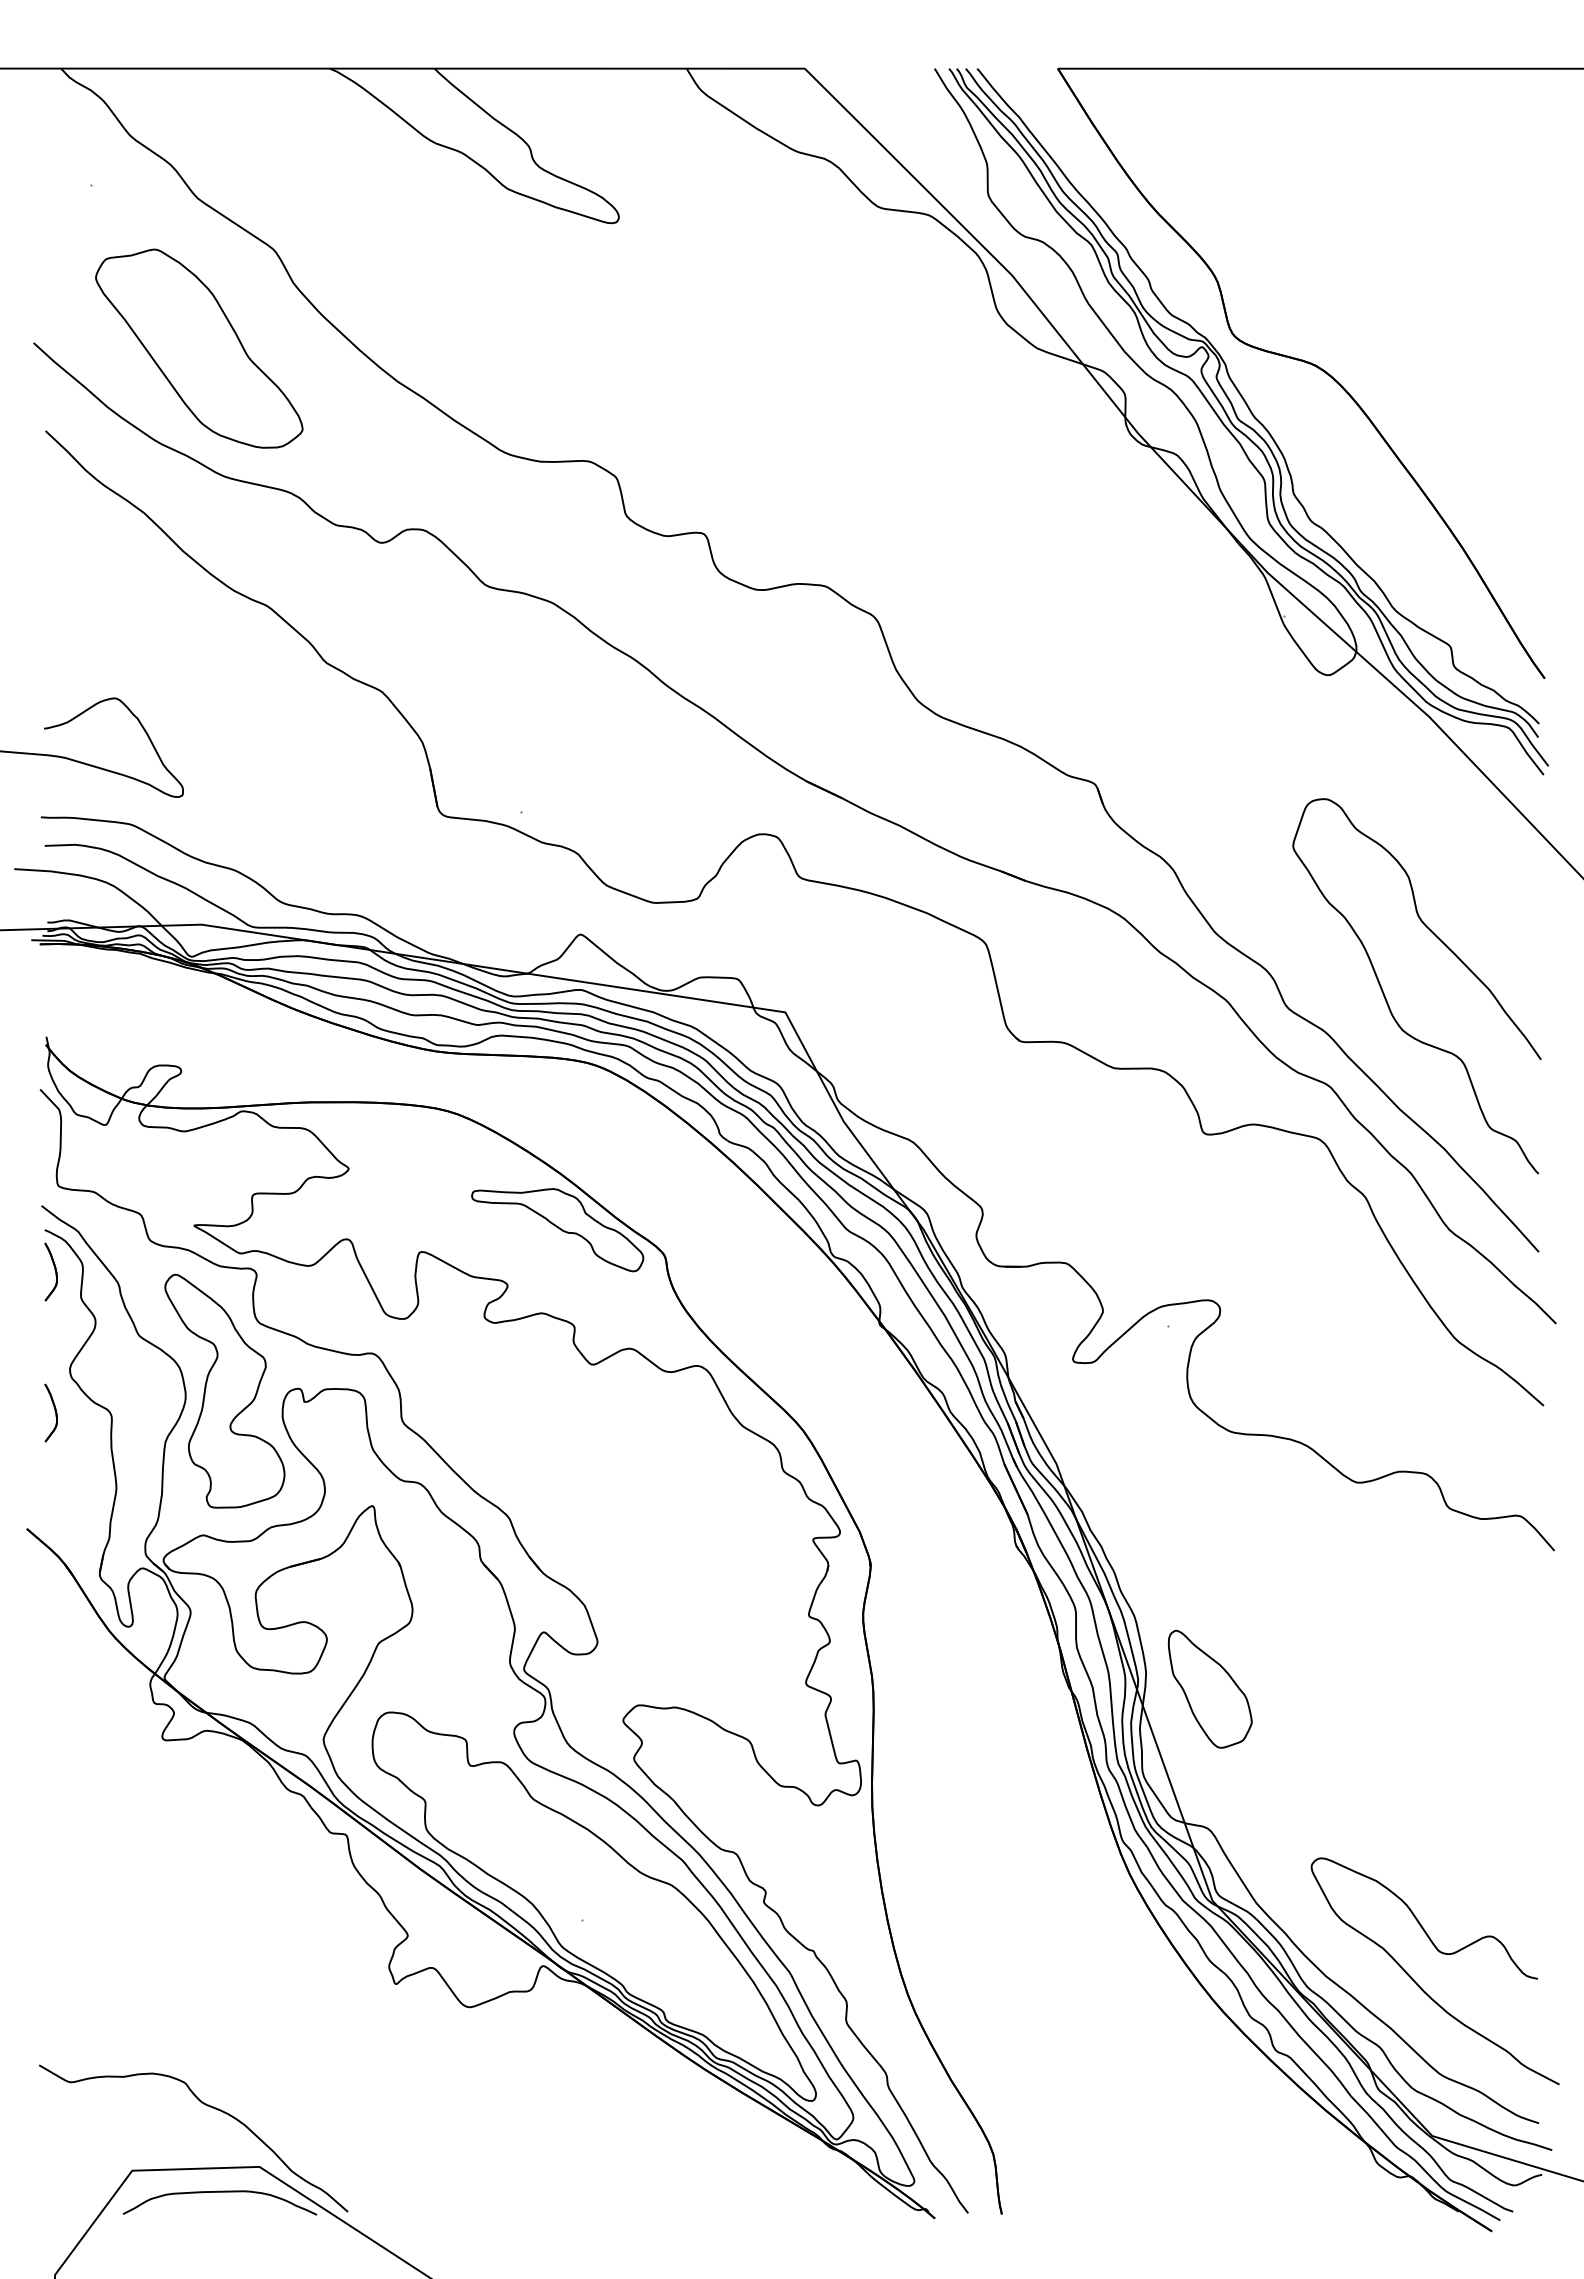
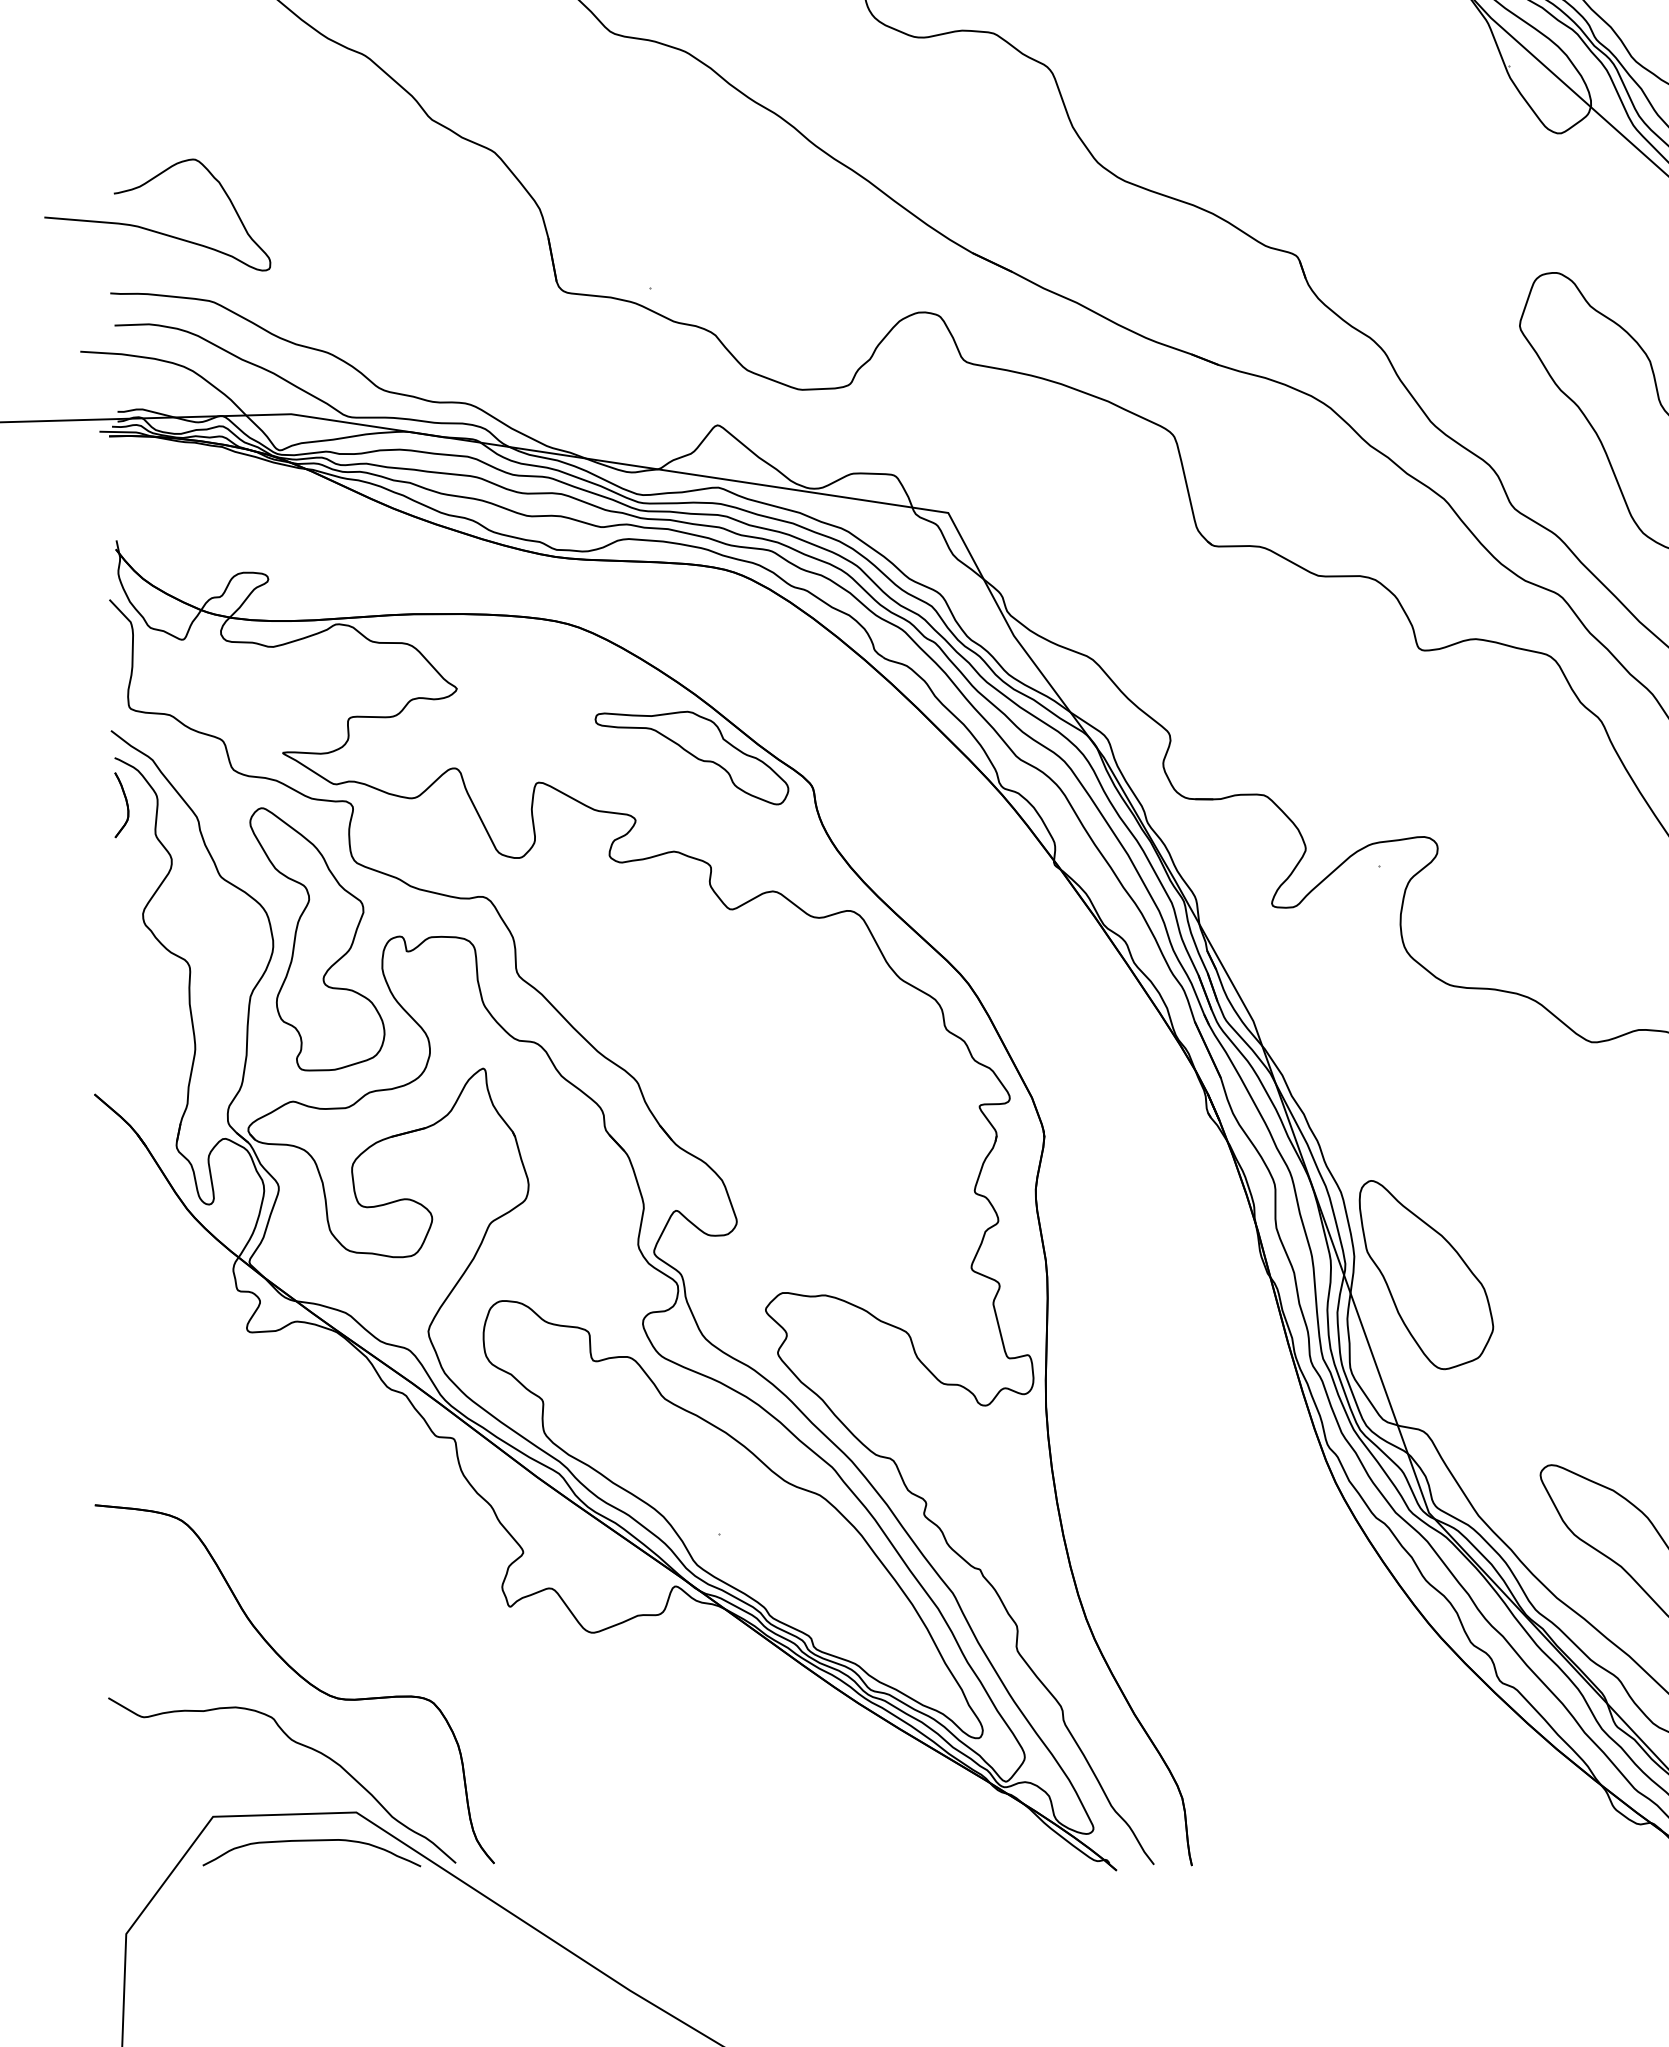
part: (50, 1412) -> (121, 963), removed
part: (1210, 1688) -> (1426, 1273), size x1.43
part: (208, 2046) -> (298, 1676), added

